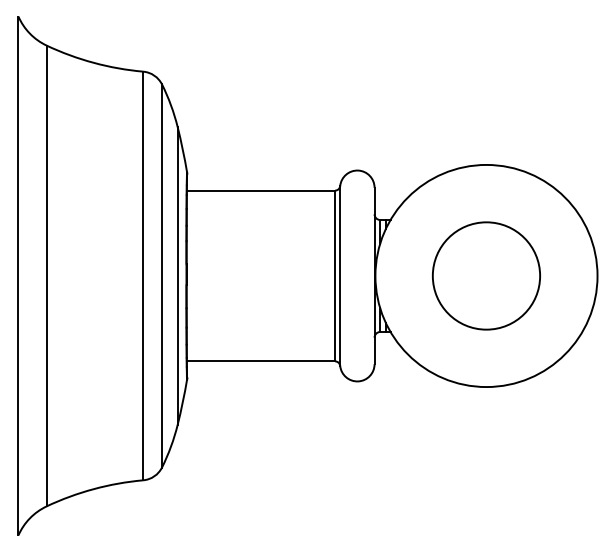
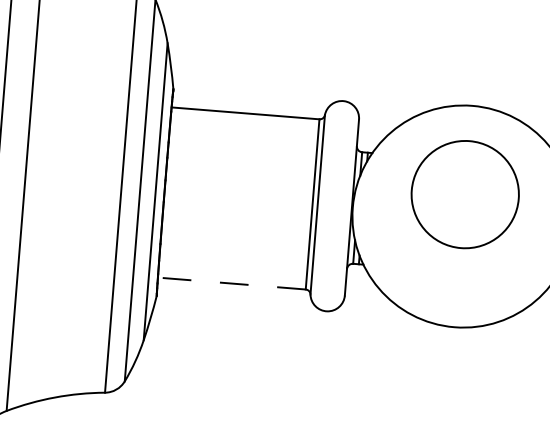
circle: (485, 275) -> (464, 194), moved
line: (260, 361) -> (231, 283), solid -> dashed

